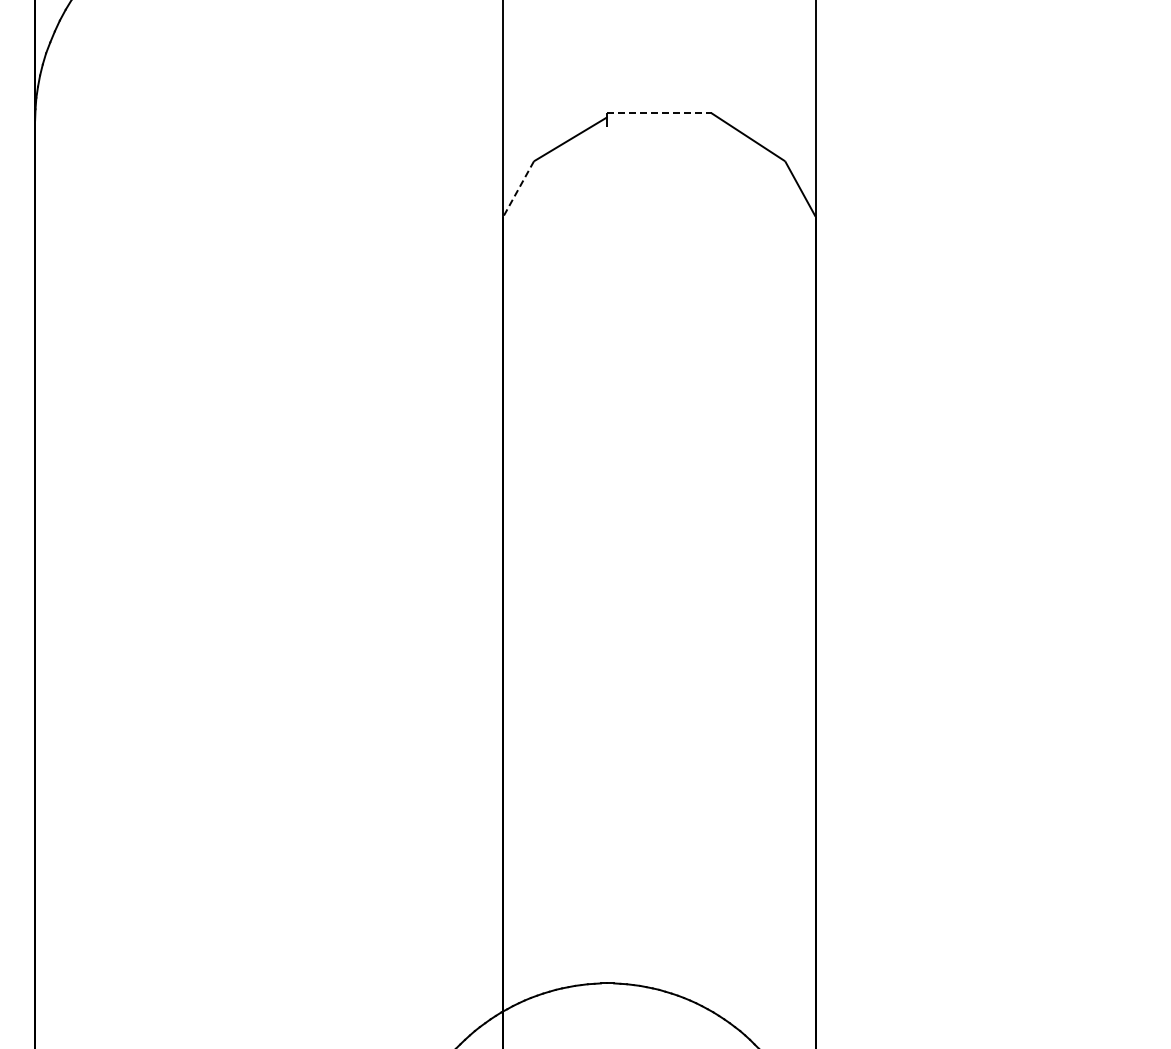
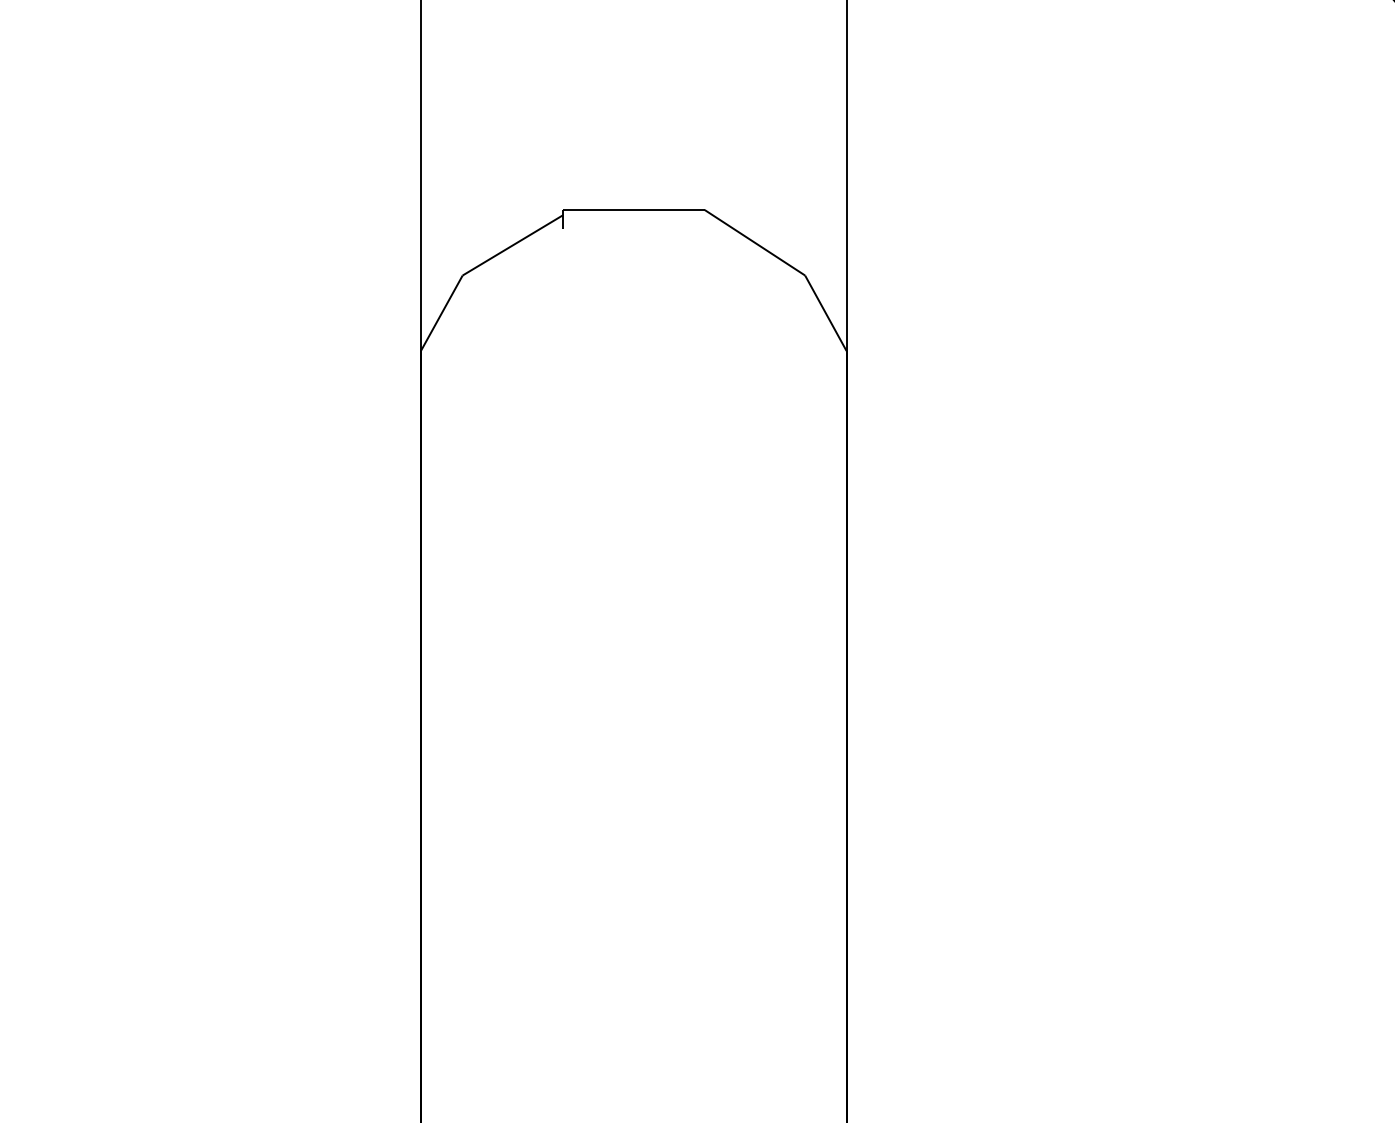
line: (659, 113) -> (633, 210), dashed -> solid
line: (518, 188) -> (441, 312), dashed -> solid

